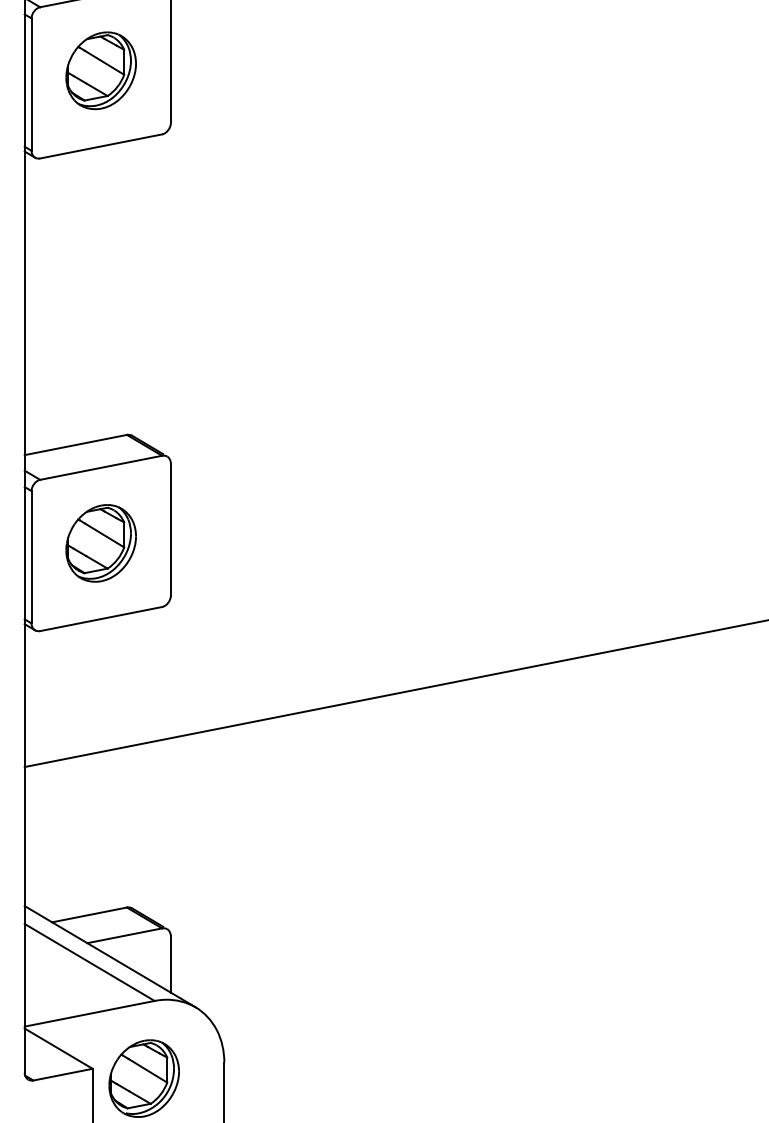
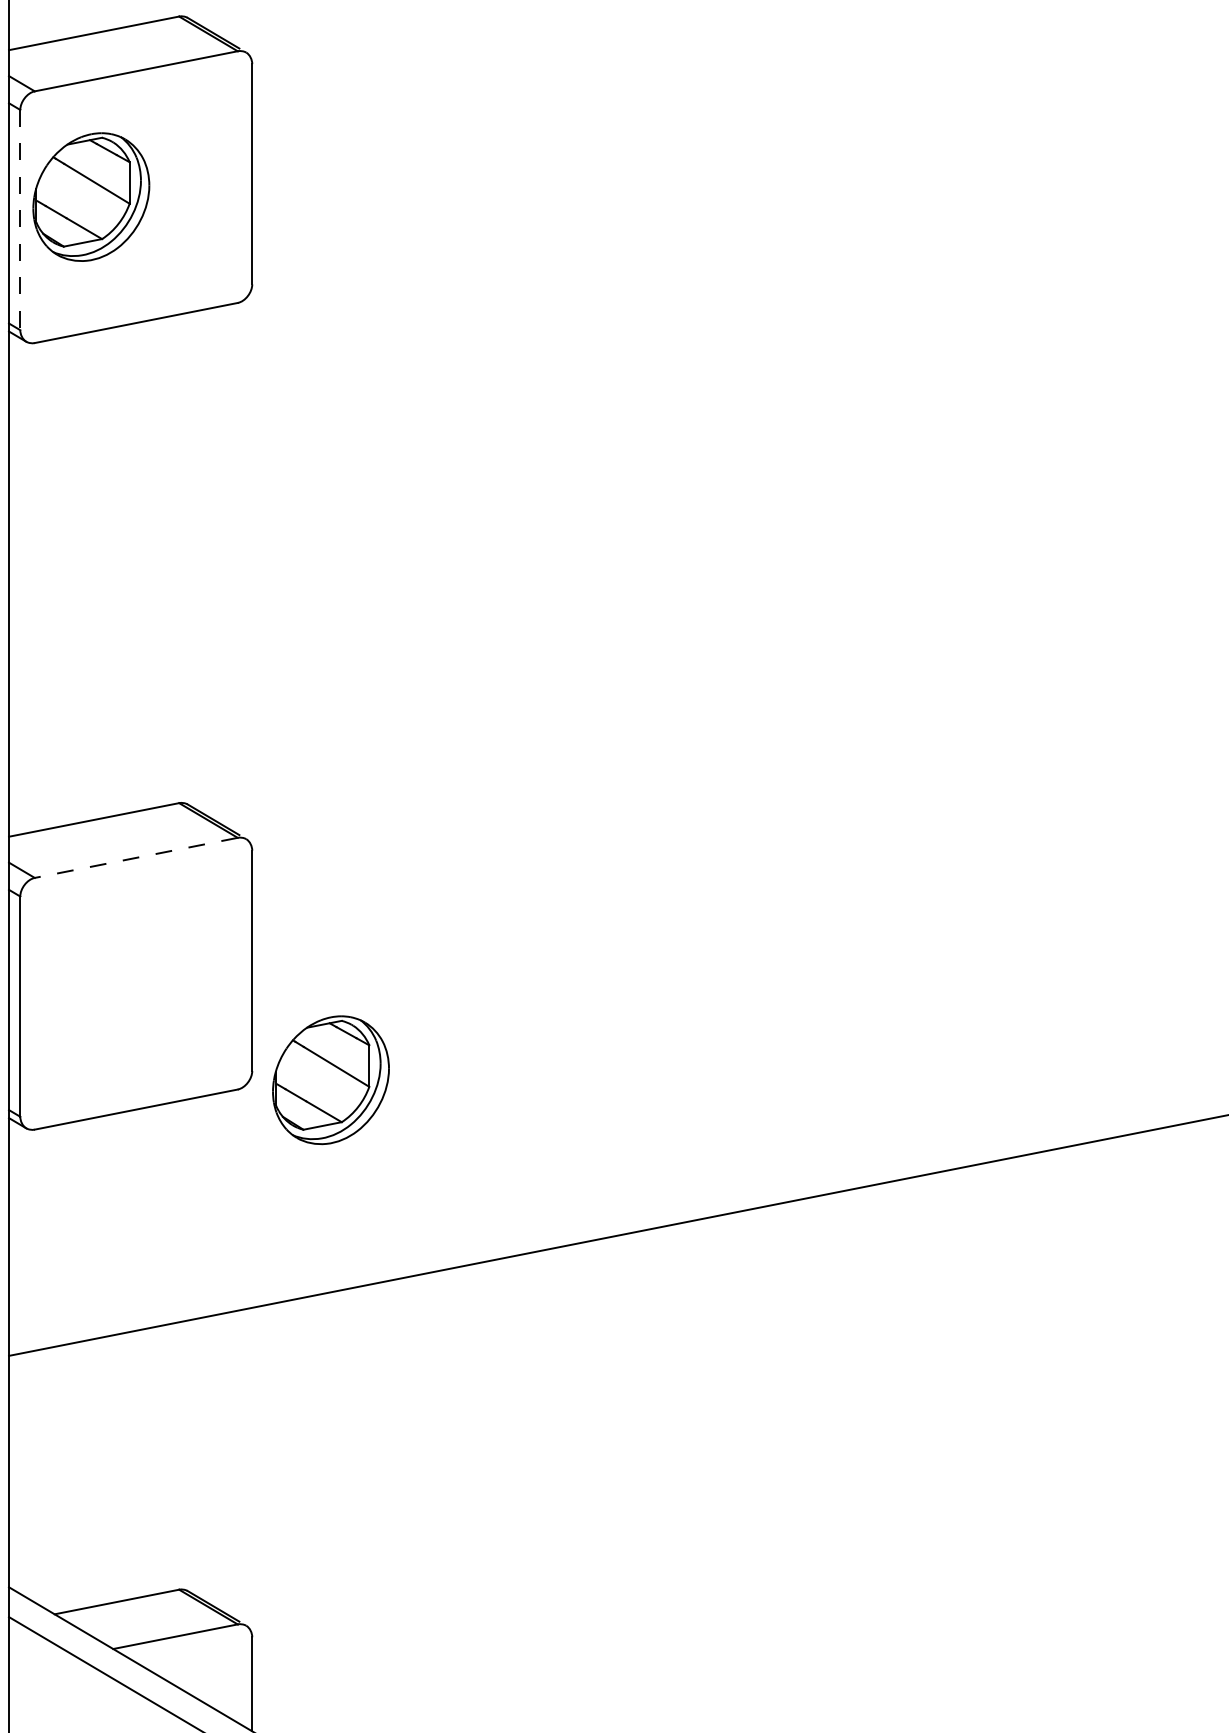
part: (100, 70) -> (90, 196), moved
line: (31, 85) -> (20, 221), solid -> dashed
line: (100, 467) -> (135, 857), solid -> dashed
part: (100, 543) -> (329, 1080), moved

